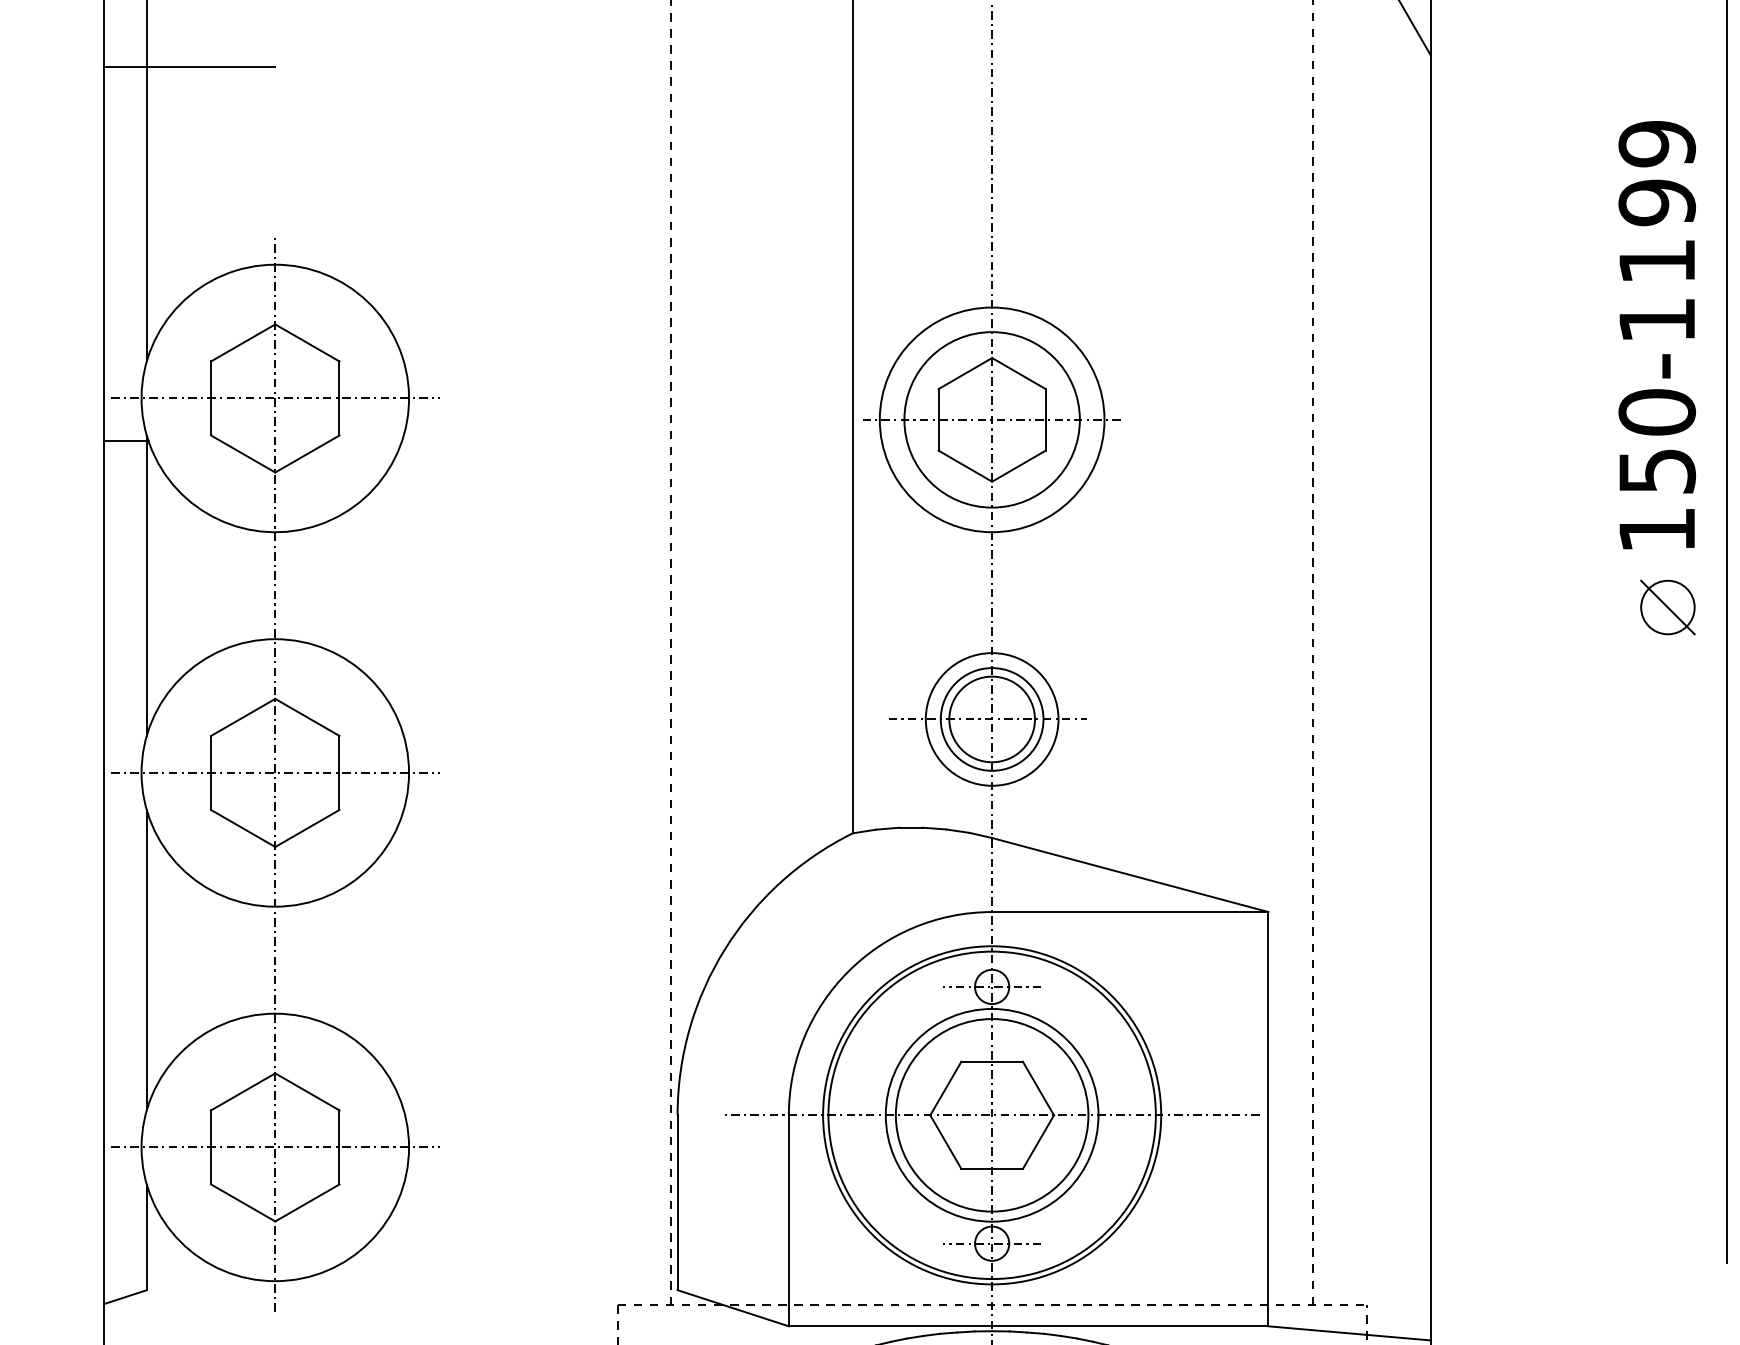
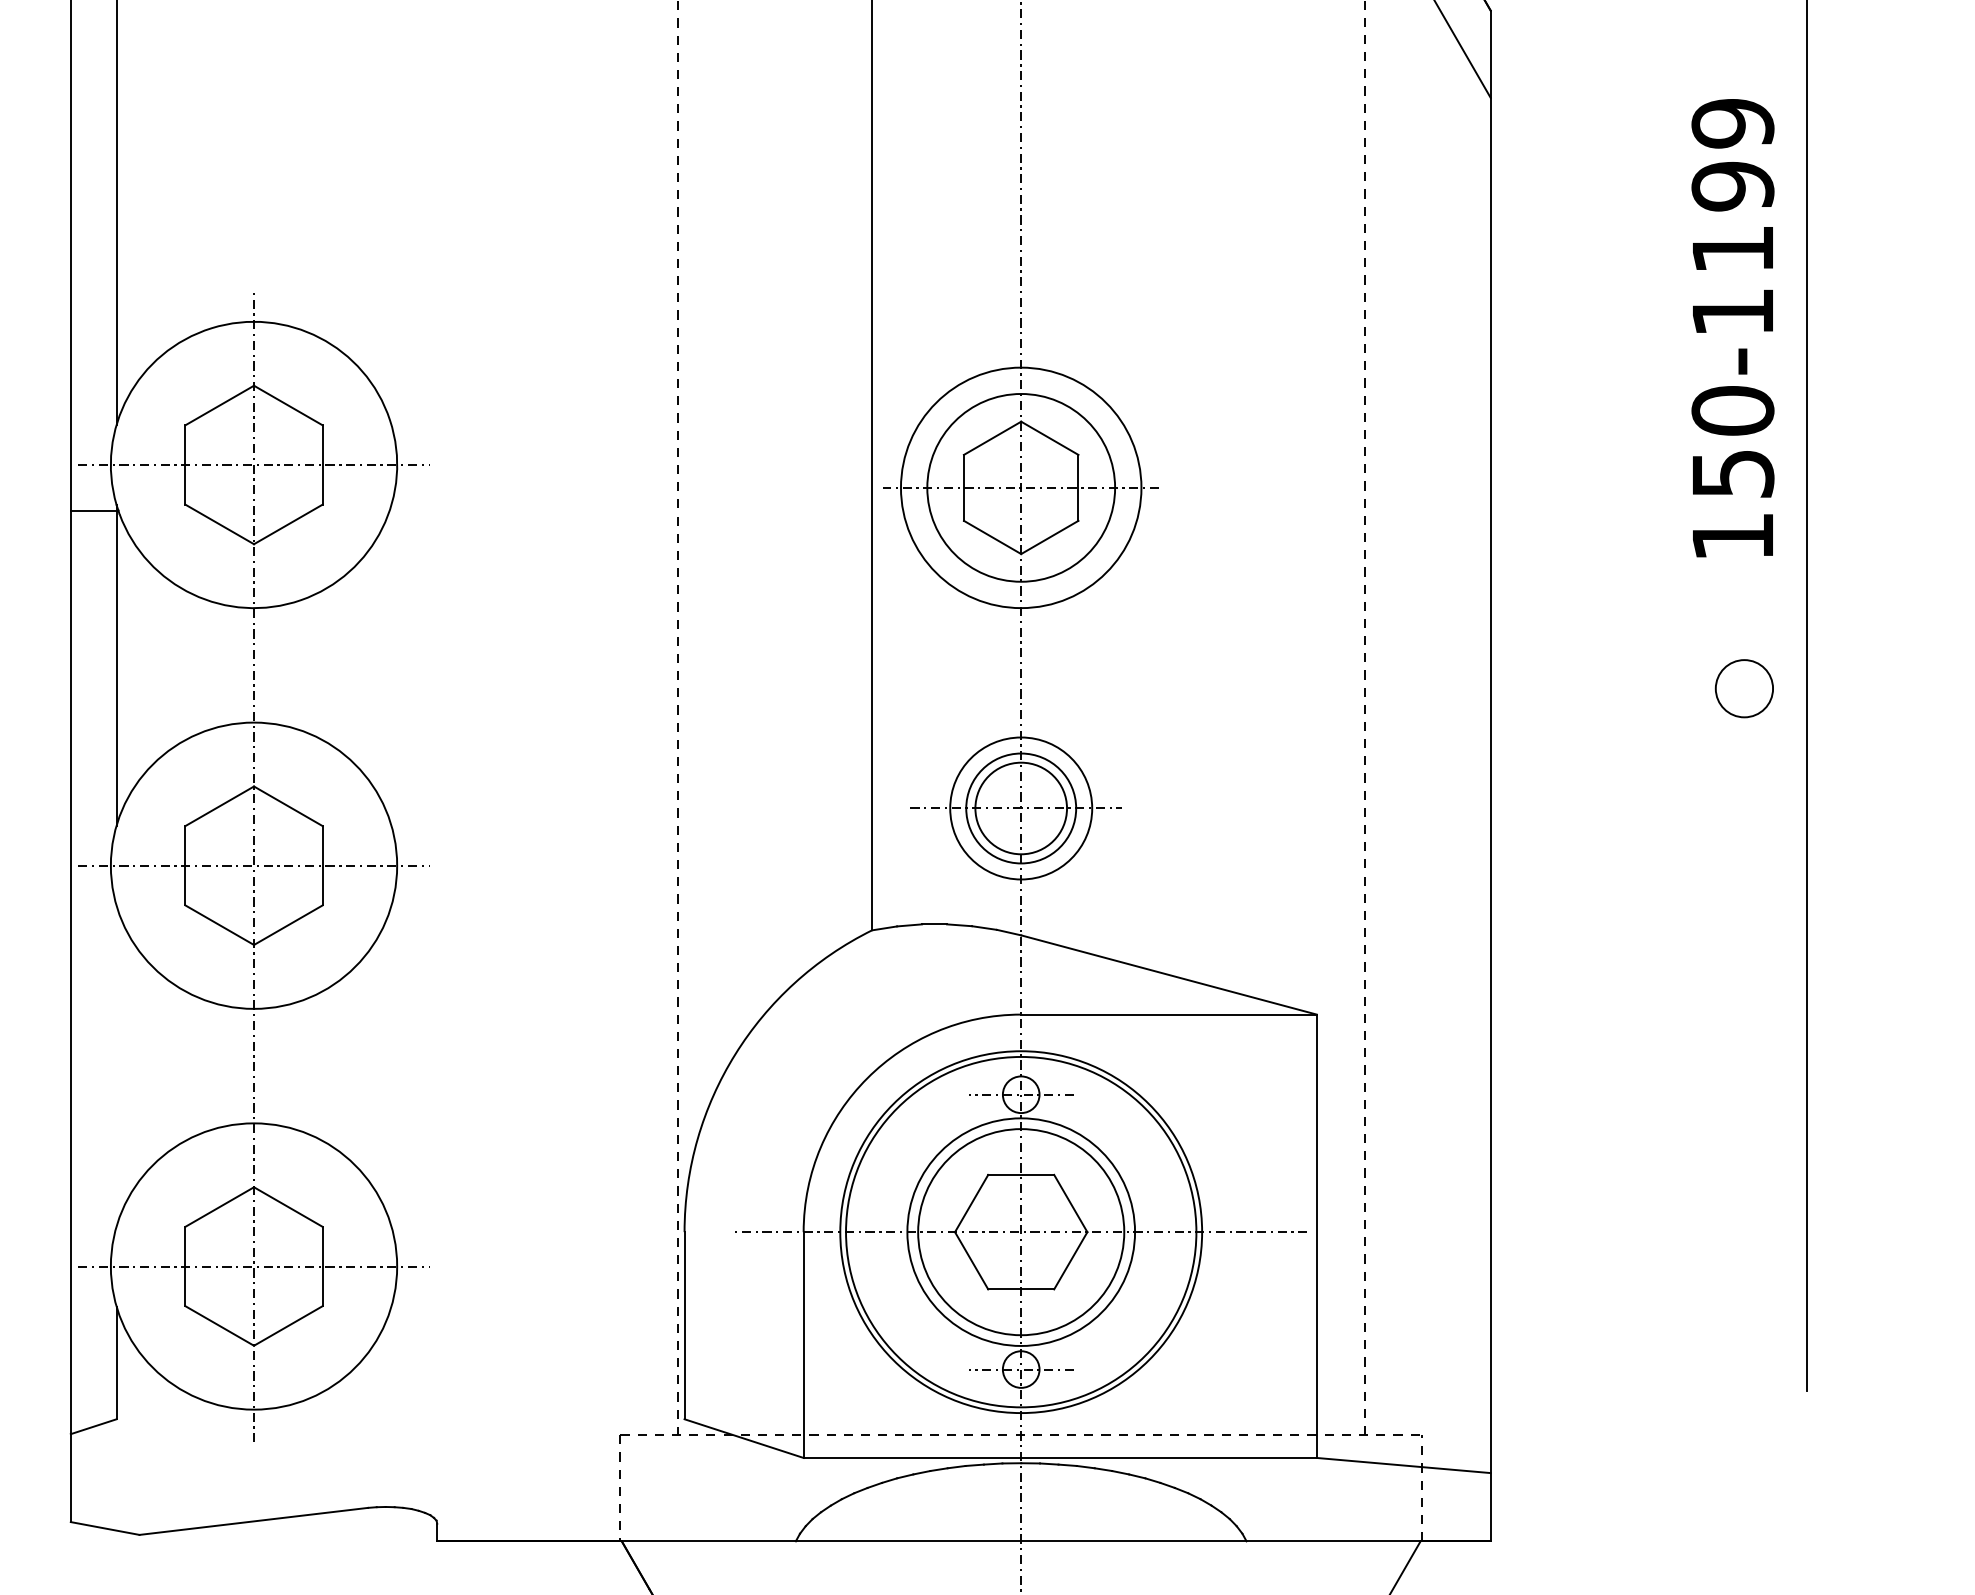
line: (189, 67) -> (162, 110), removed
text: (1656, 335) -> (1732, 328), moved
line: (1667, 607) -> (1744, 688), removed
line: (146, 959) -> (116, 1065), removed

